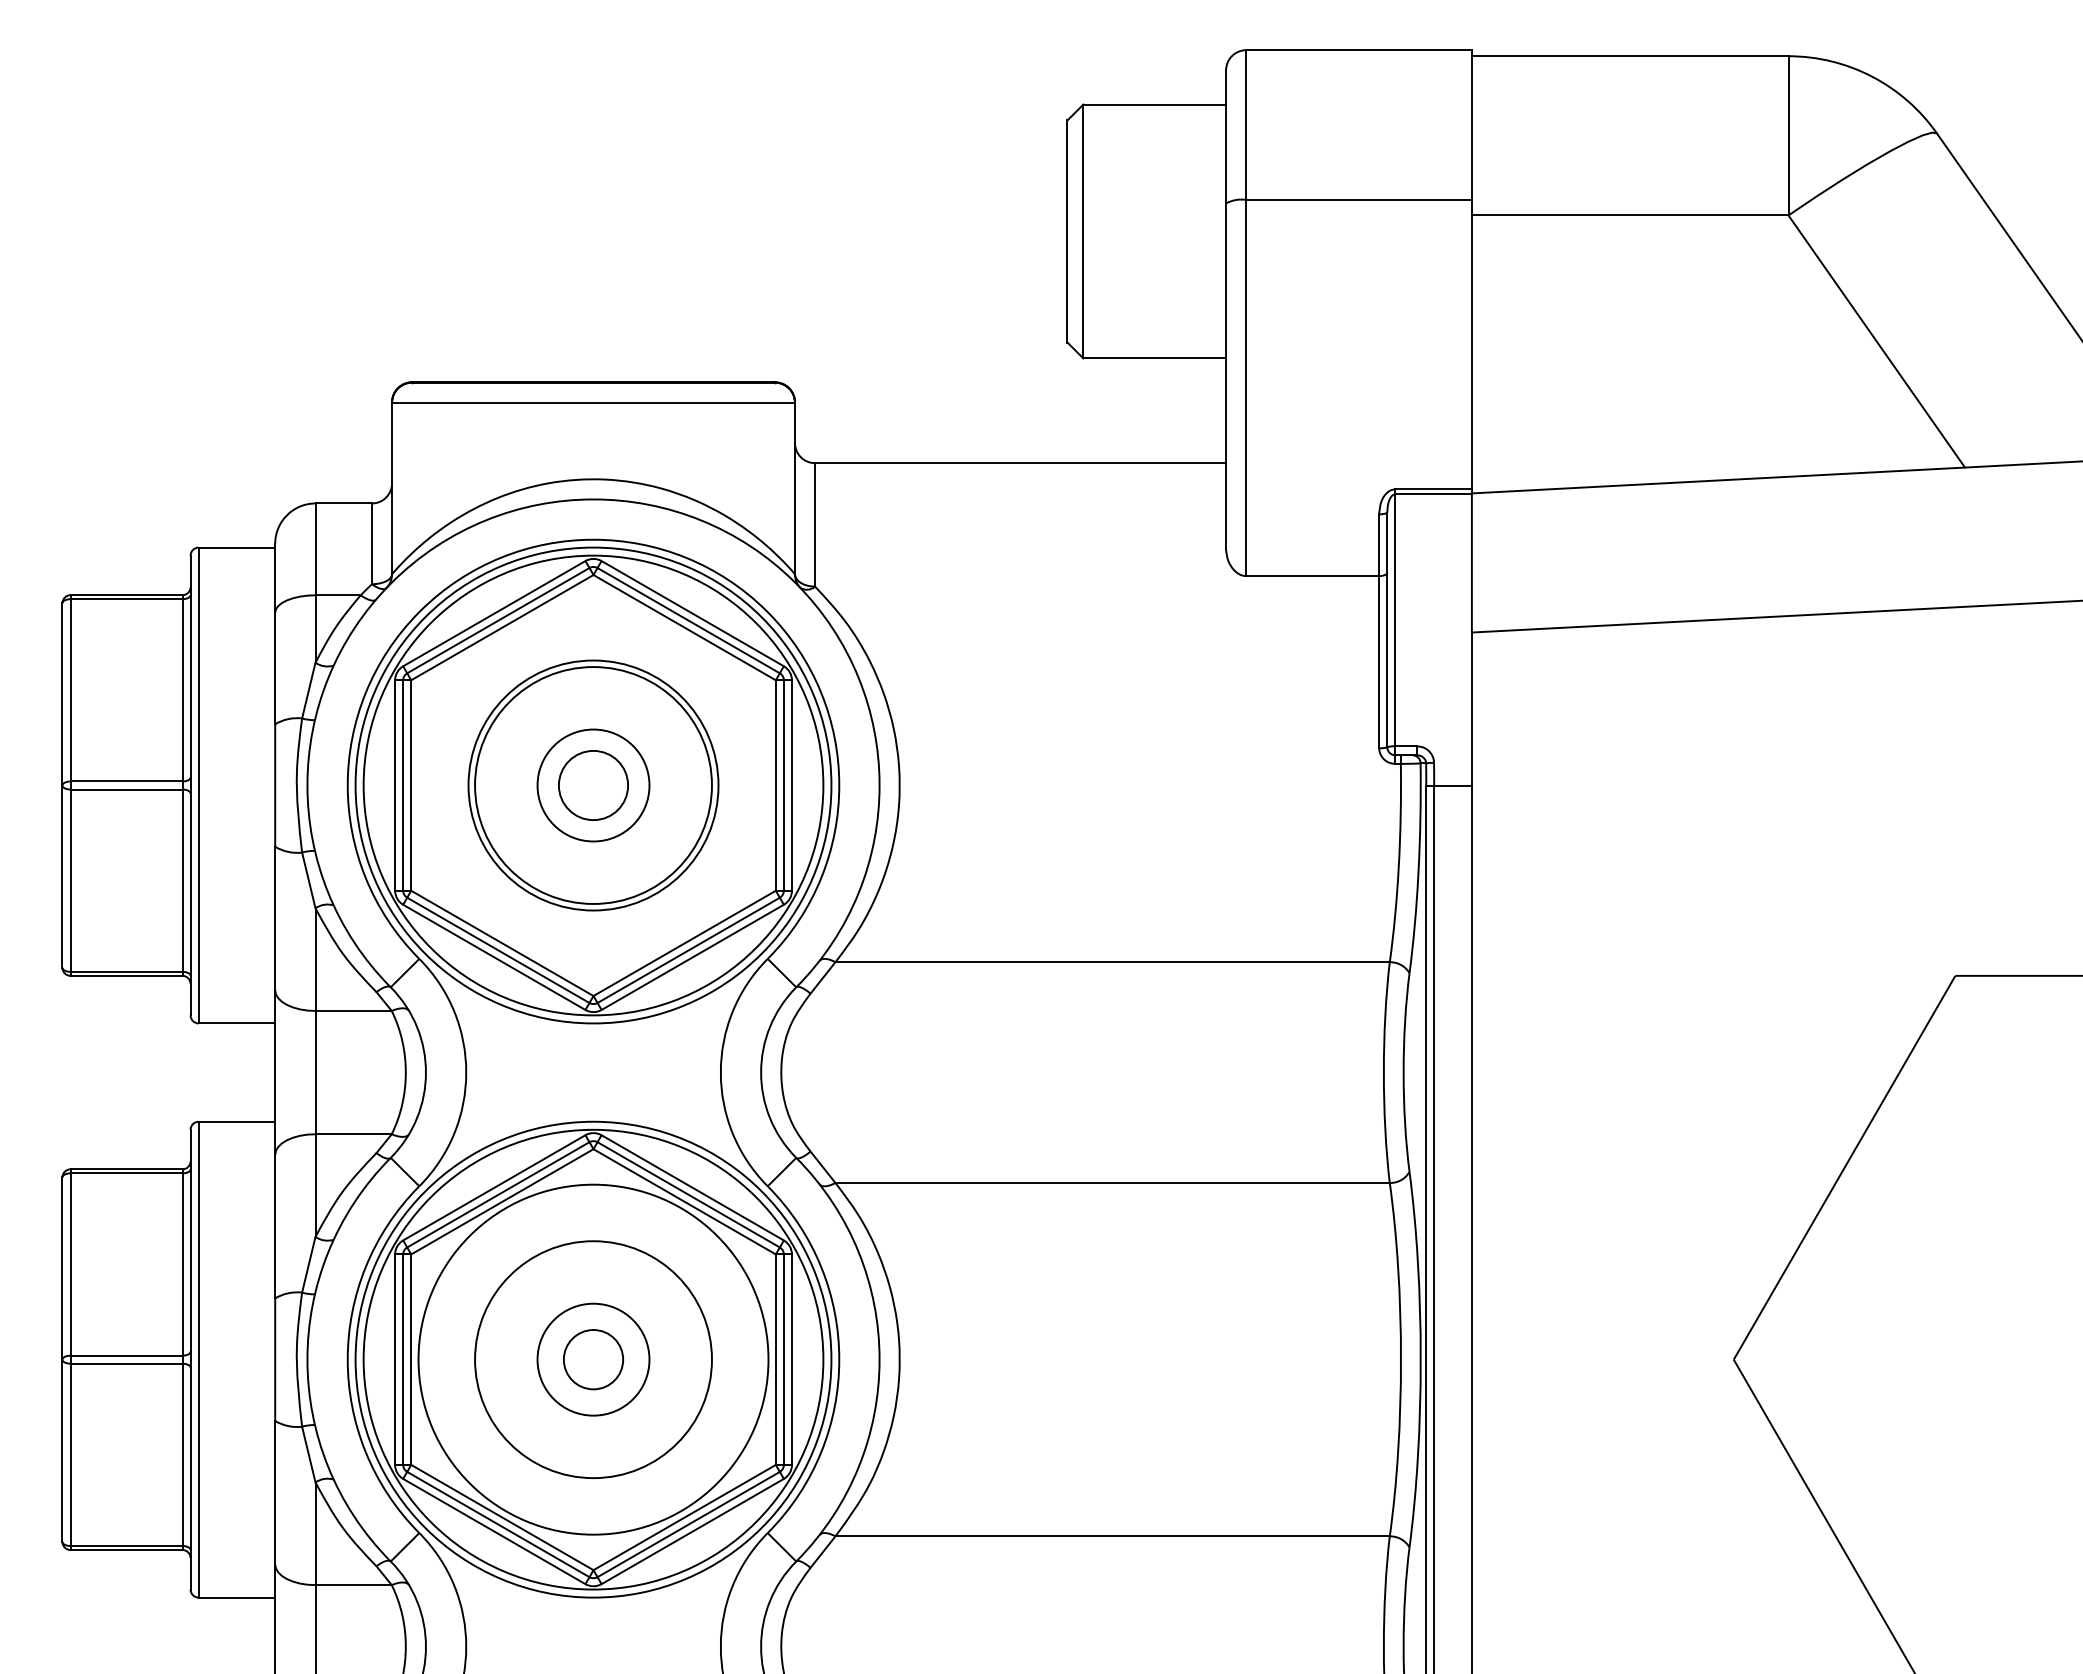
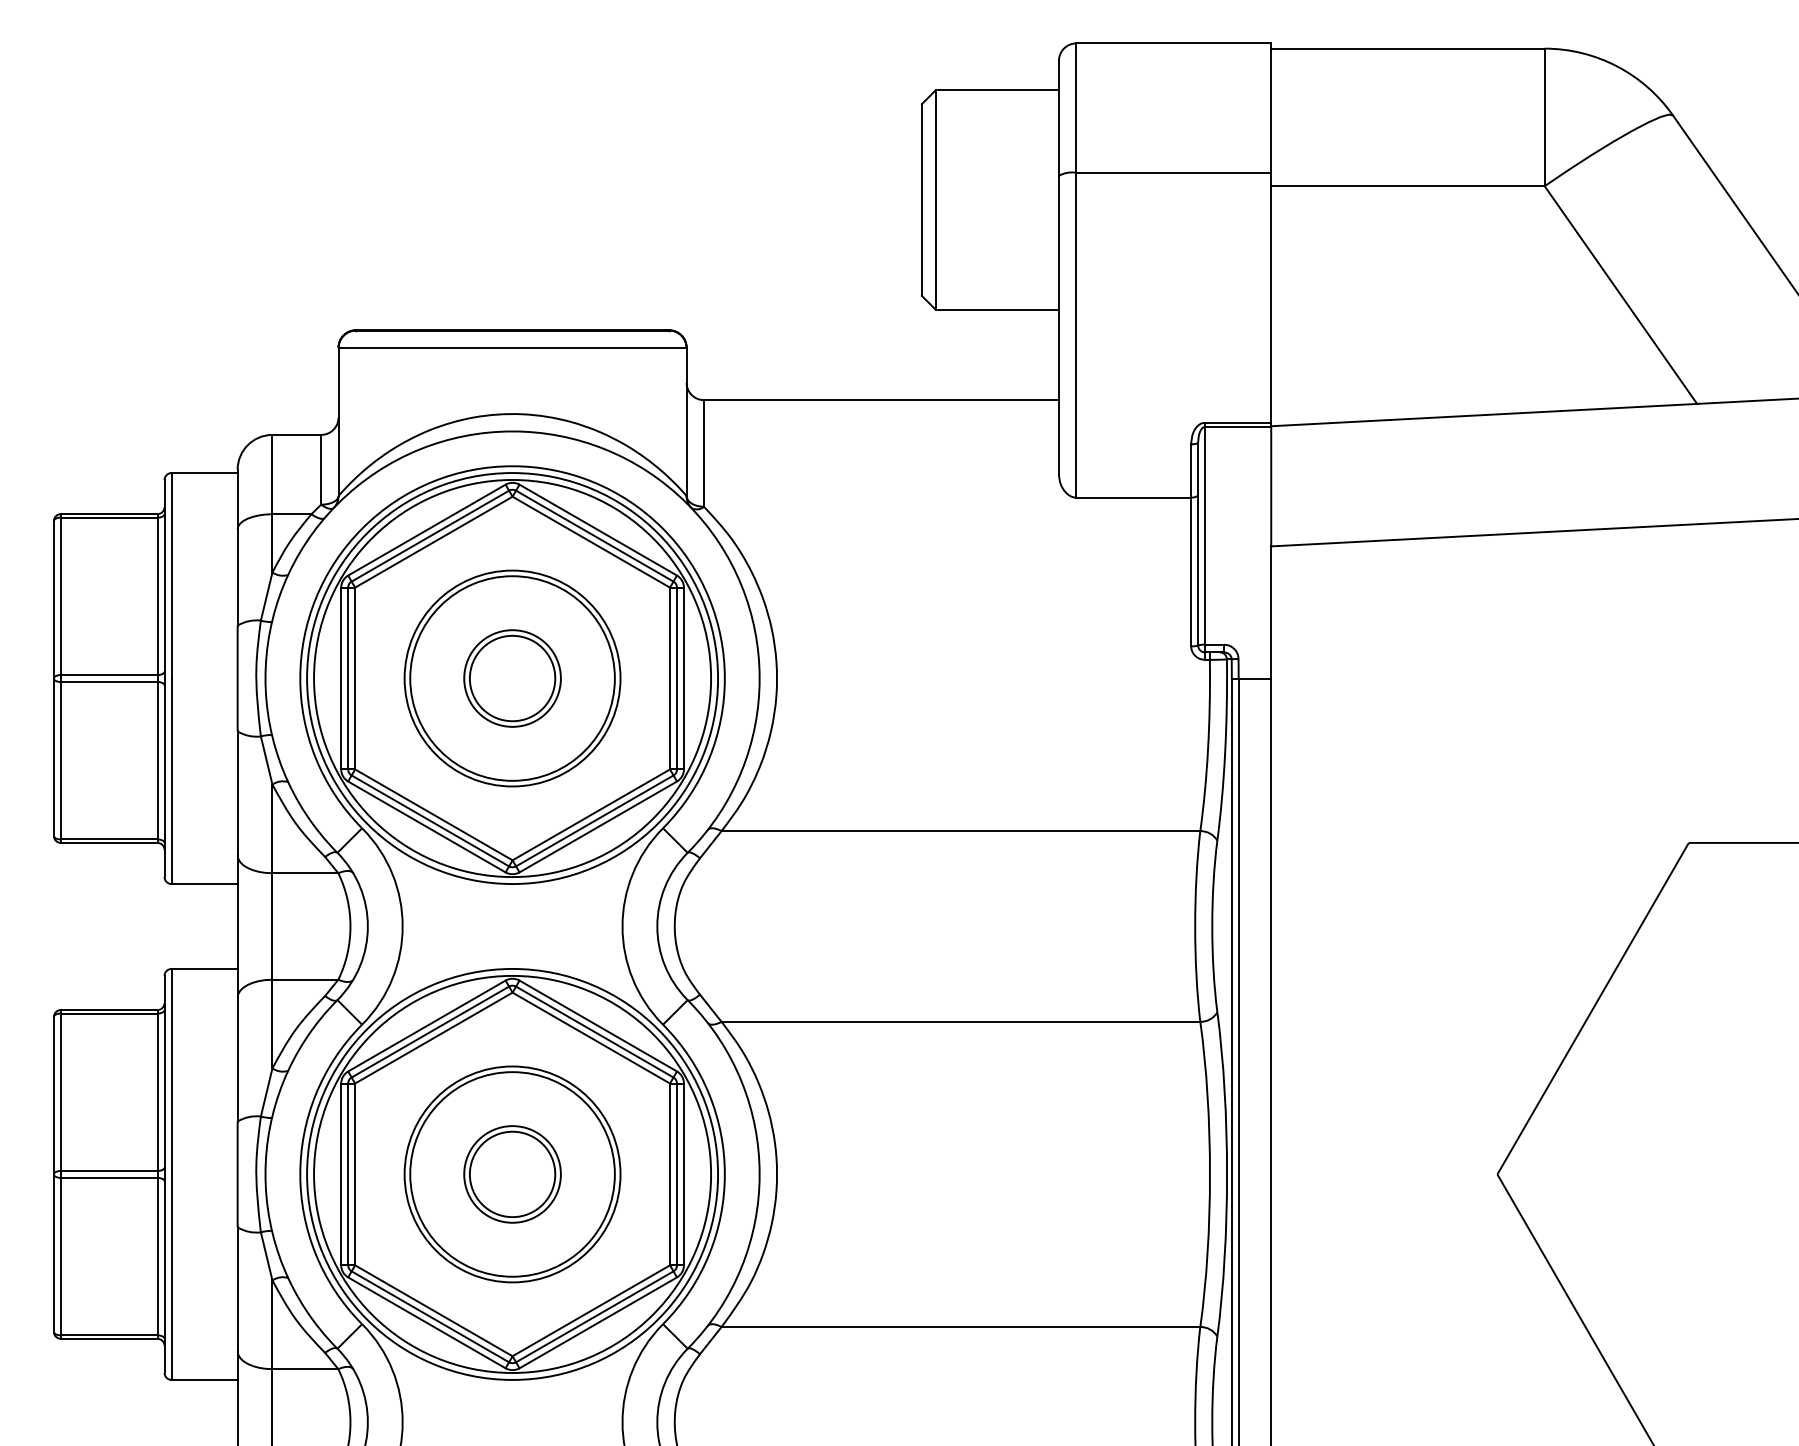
circle: (593, 785) -> (512, 678), size x1.43
circle: (593, 1359) -> (512, 1174), size x0.71
circle: (593, 1359) -> (512, 1174), size x1.67

